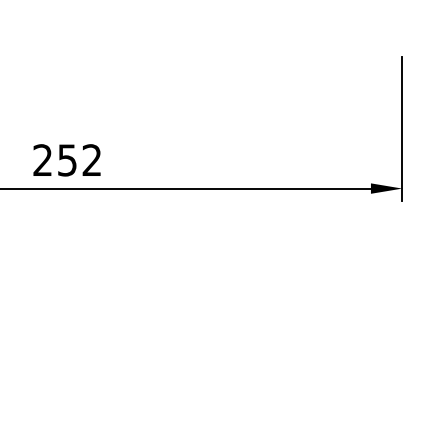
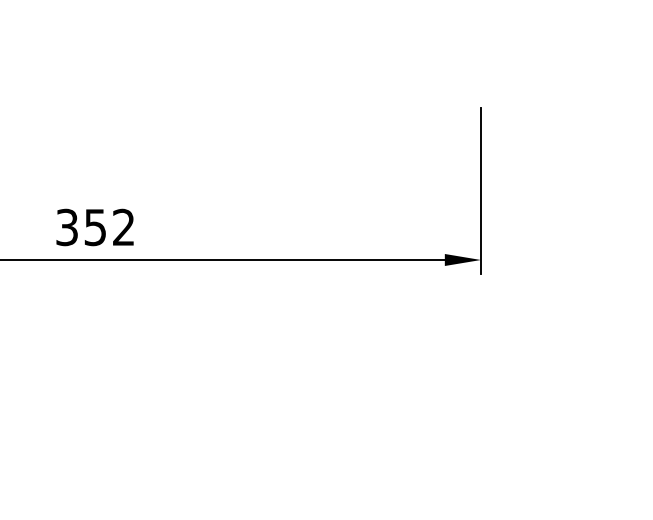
text: (42, 160) -> (66, 227), 252 -> 352

